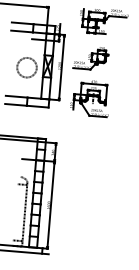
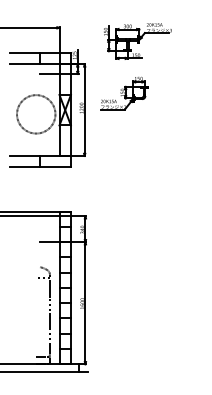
circle: (26, 67) -> (35, 114), size x1.4
part: (89, 98) -> (127, 149), removed

